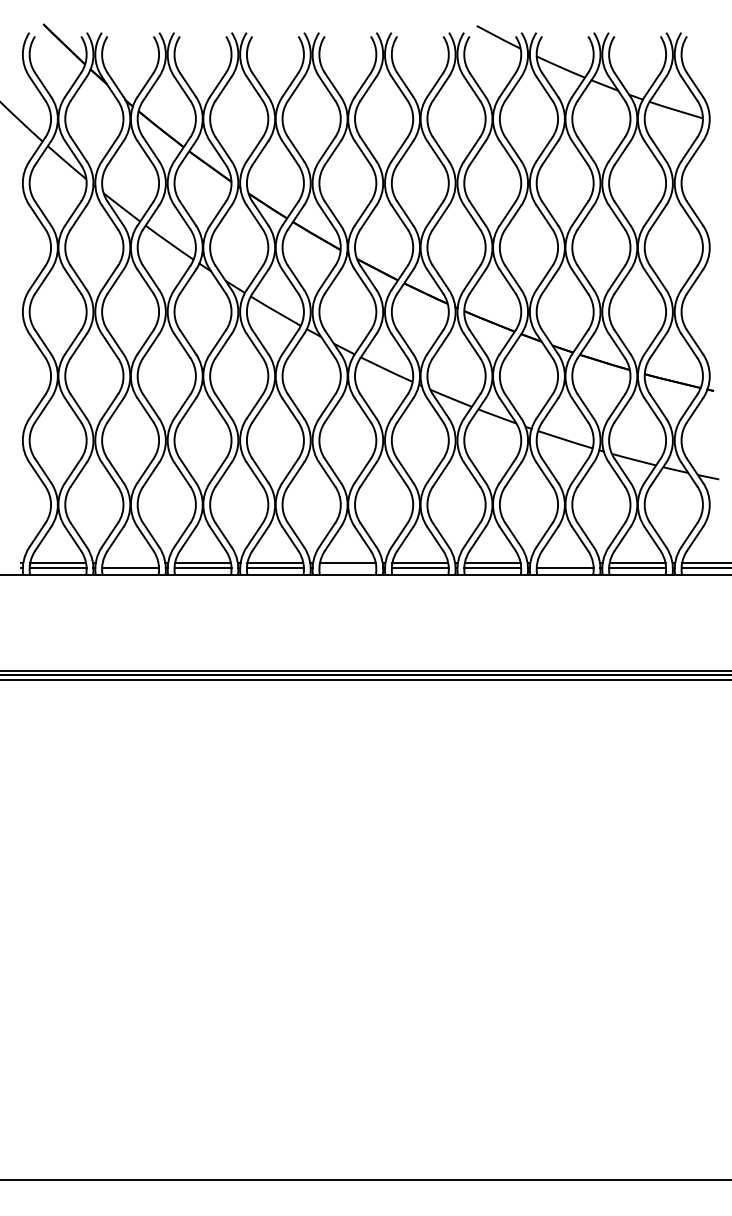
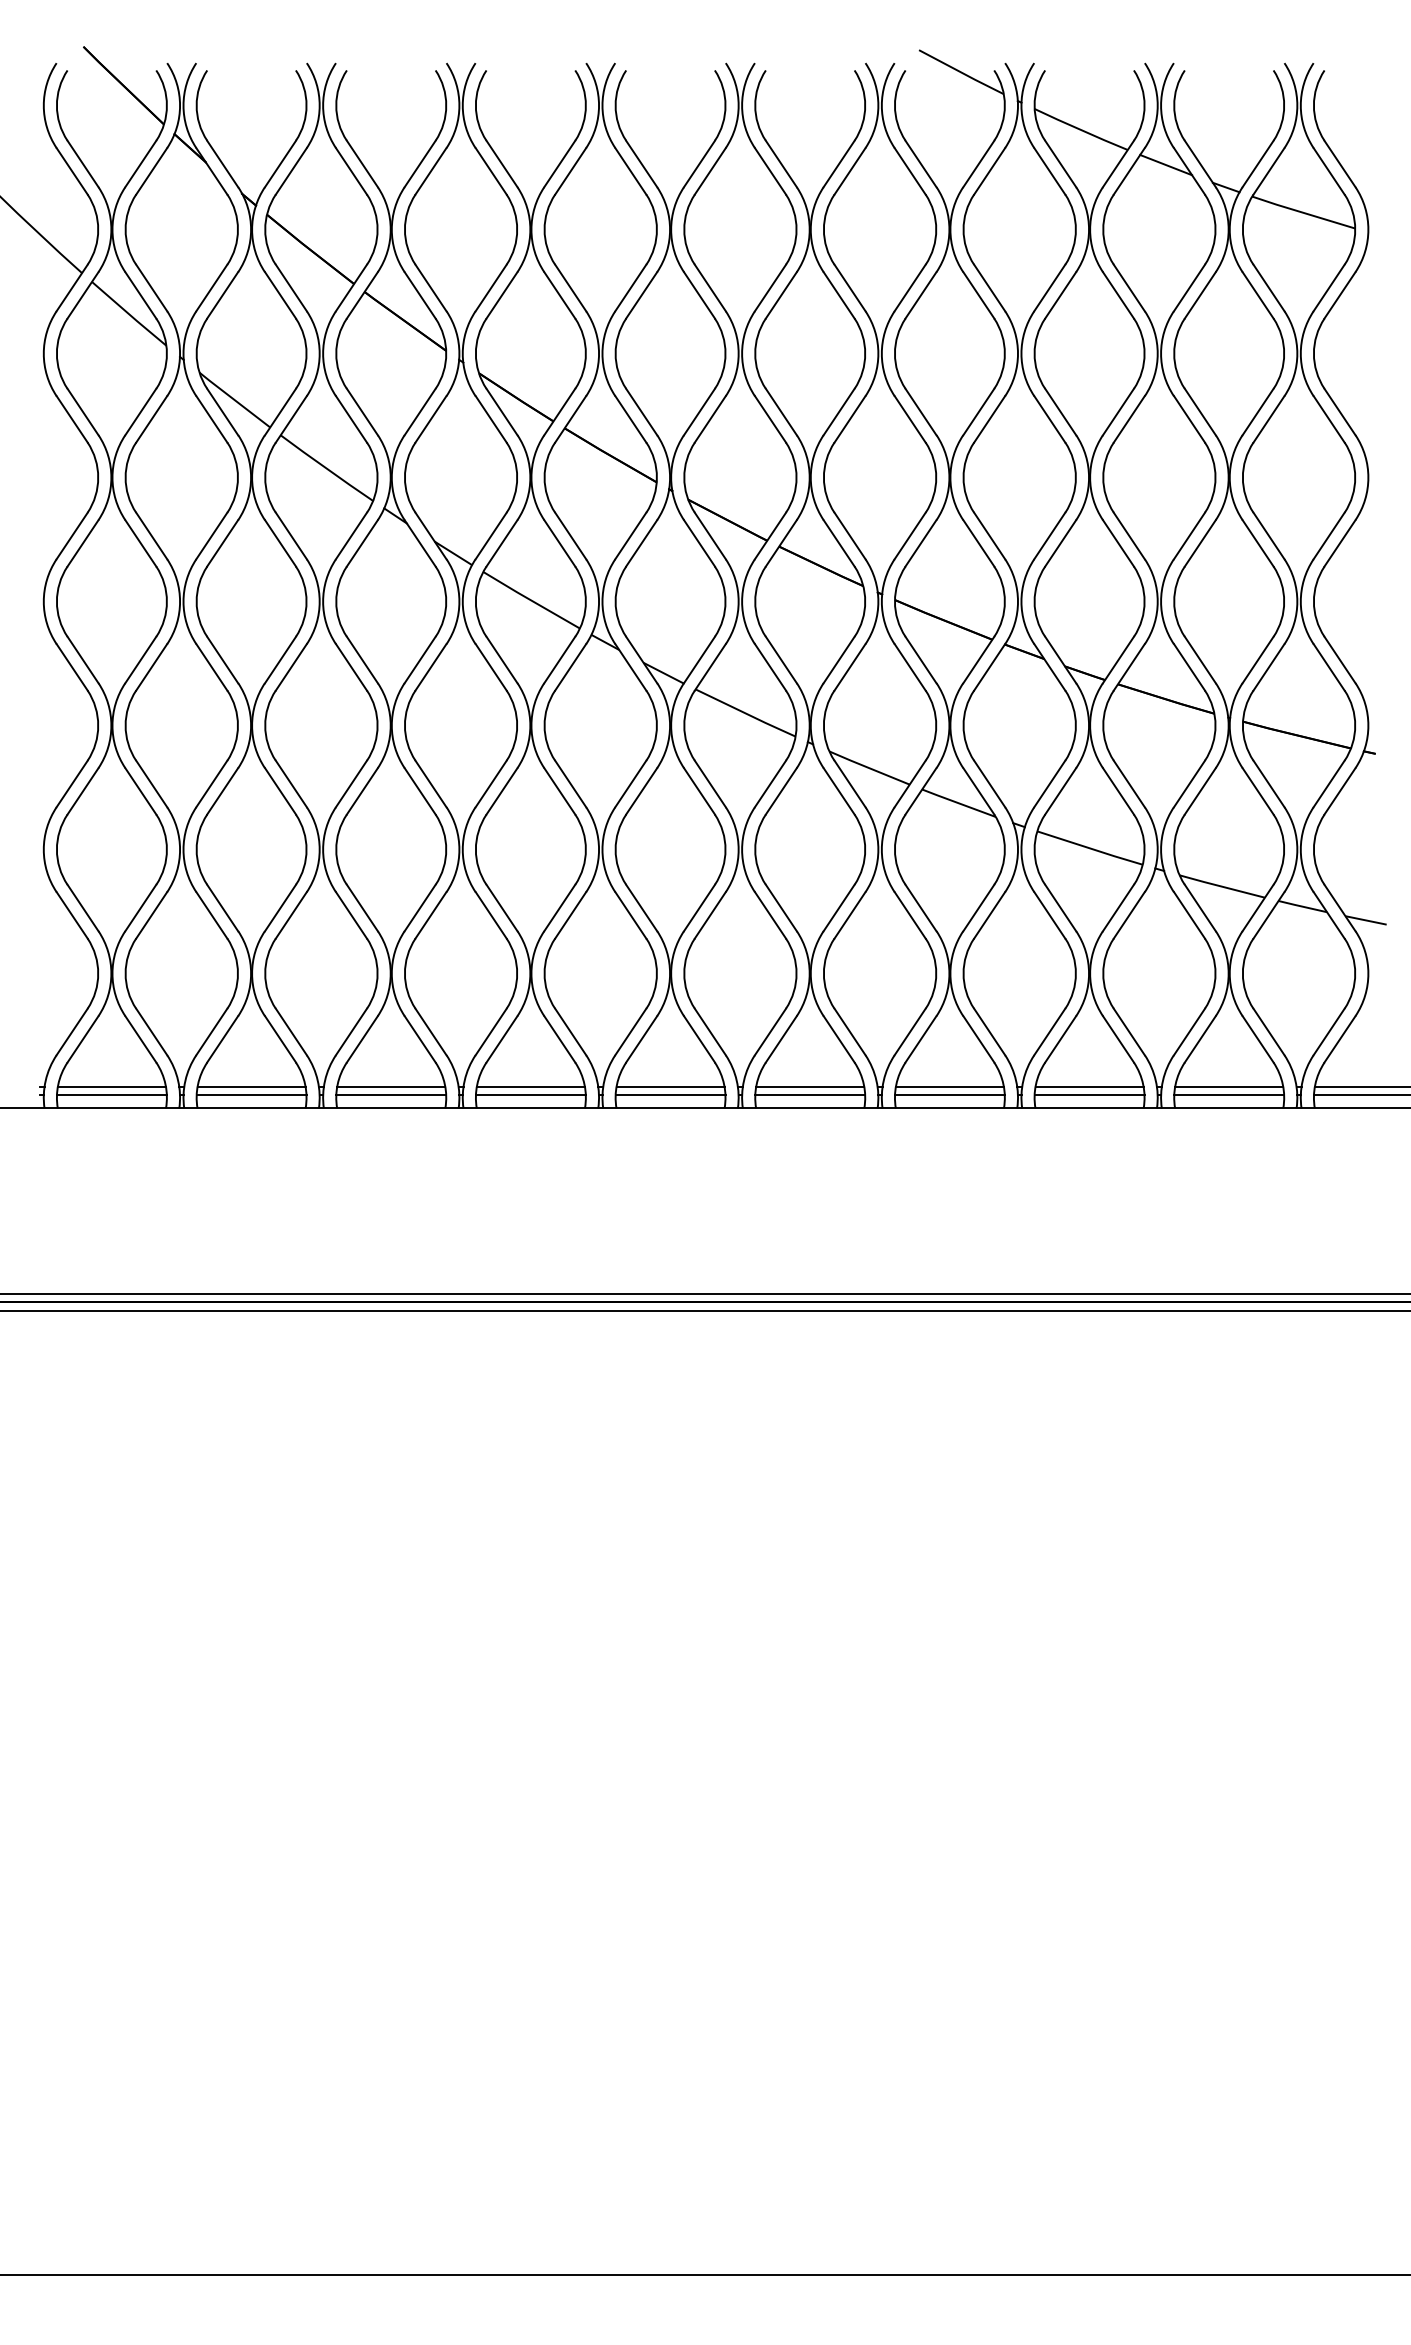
line: (130, 563) -> (251, 1086), added
line: (565, 563) -> (1090, 1086), added
line: (347, 567) -> (669, 1094), added

